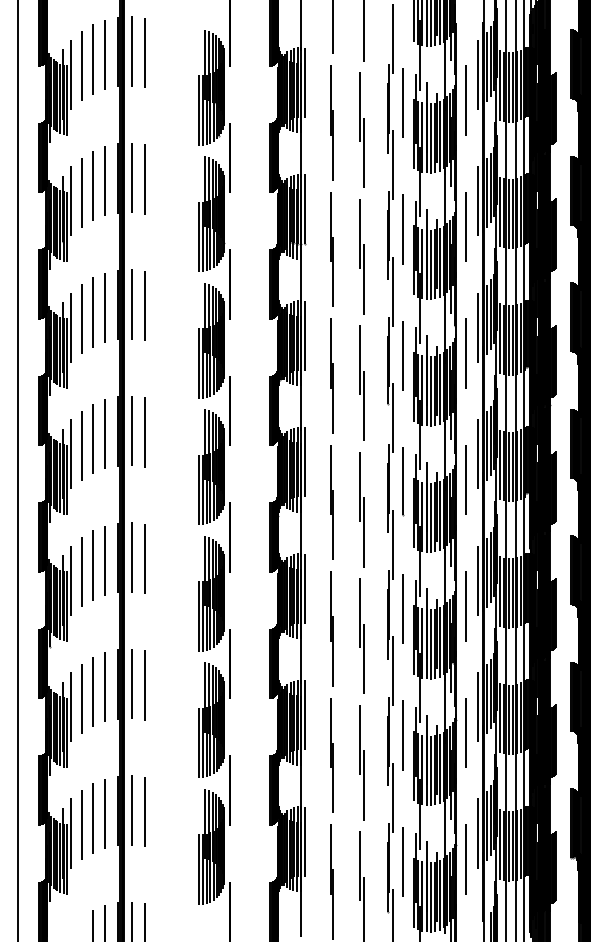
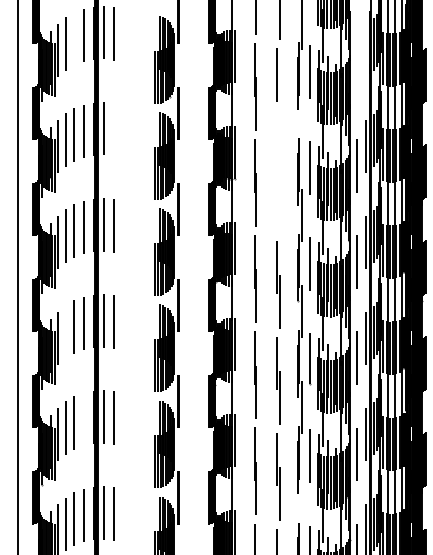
line: (92, 59) -> (73, 38), removed
line: (477, 74) -> (366, 50), removed
line: (465, 100) -> (357, 69), removed
line: (363, 152) -> (279, 109), removed
line: (393, 165) -> (302, 119), removed
line: (144, 179) -> (113, 129), removed
part: (361, 256) -> (278, 188), removed
line: (81, 445) -> (65, 331), removed
line: (104, 560) -> (82, 419), removed
line: (393, 671) -> (302, 503), removed

